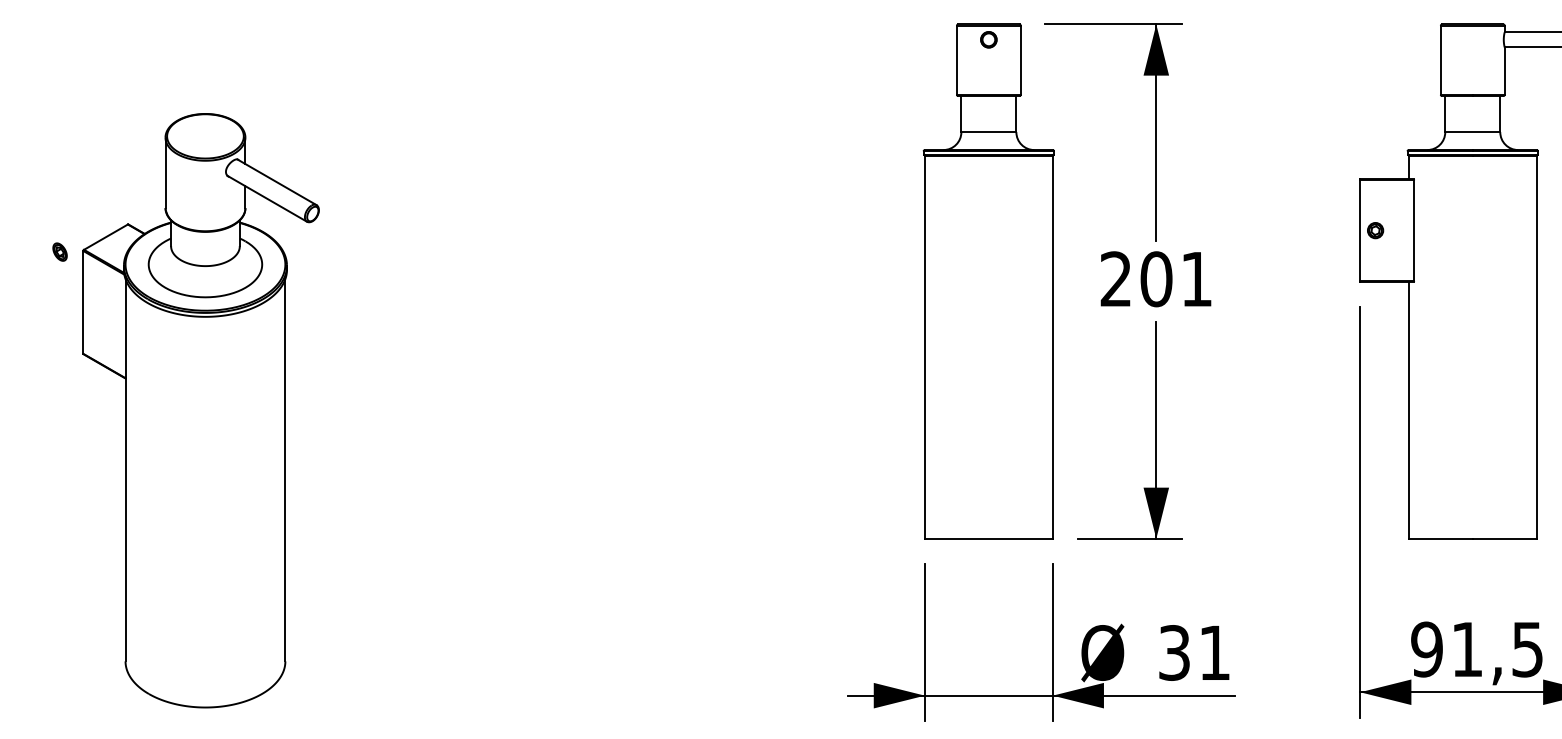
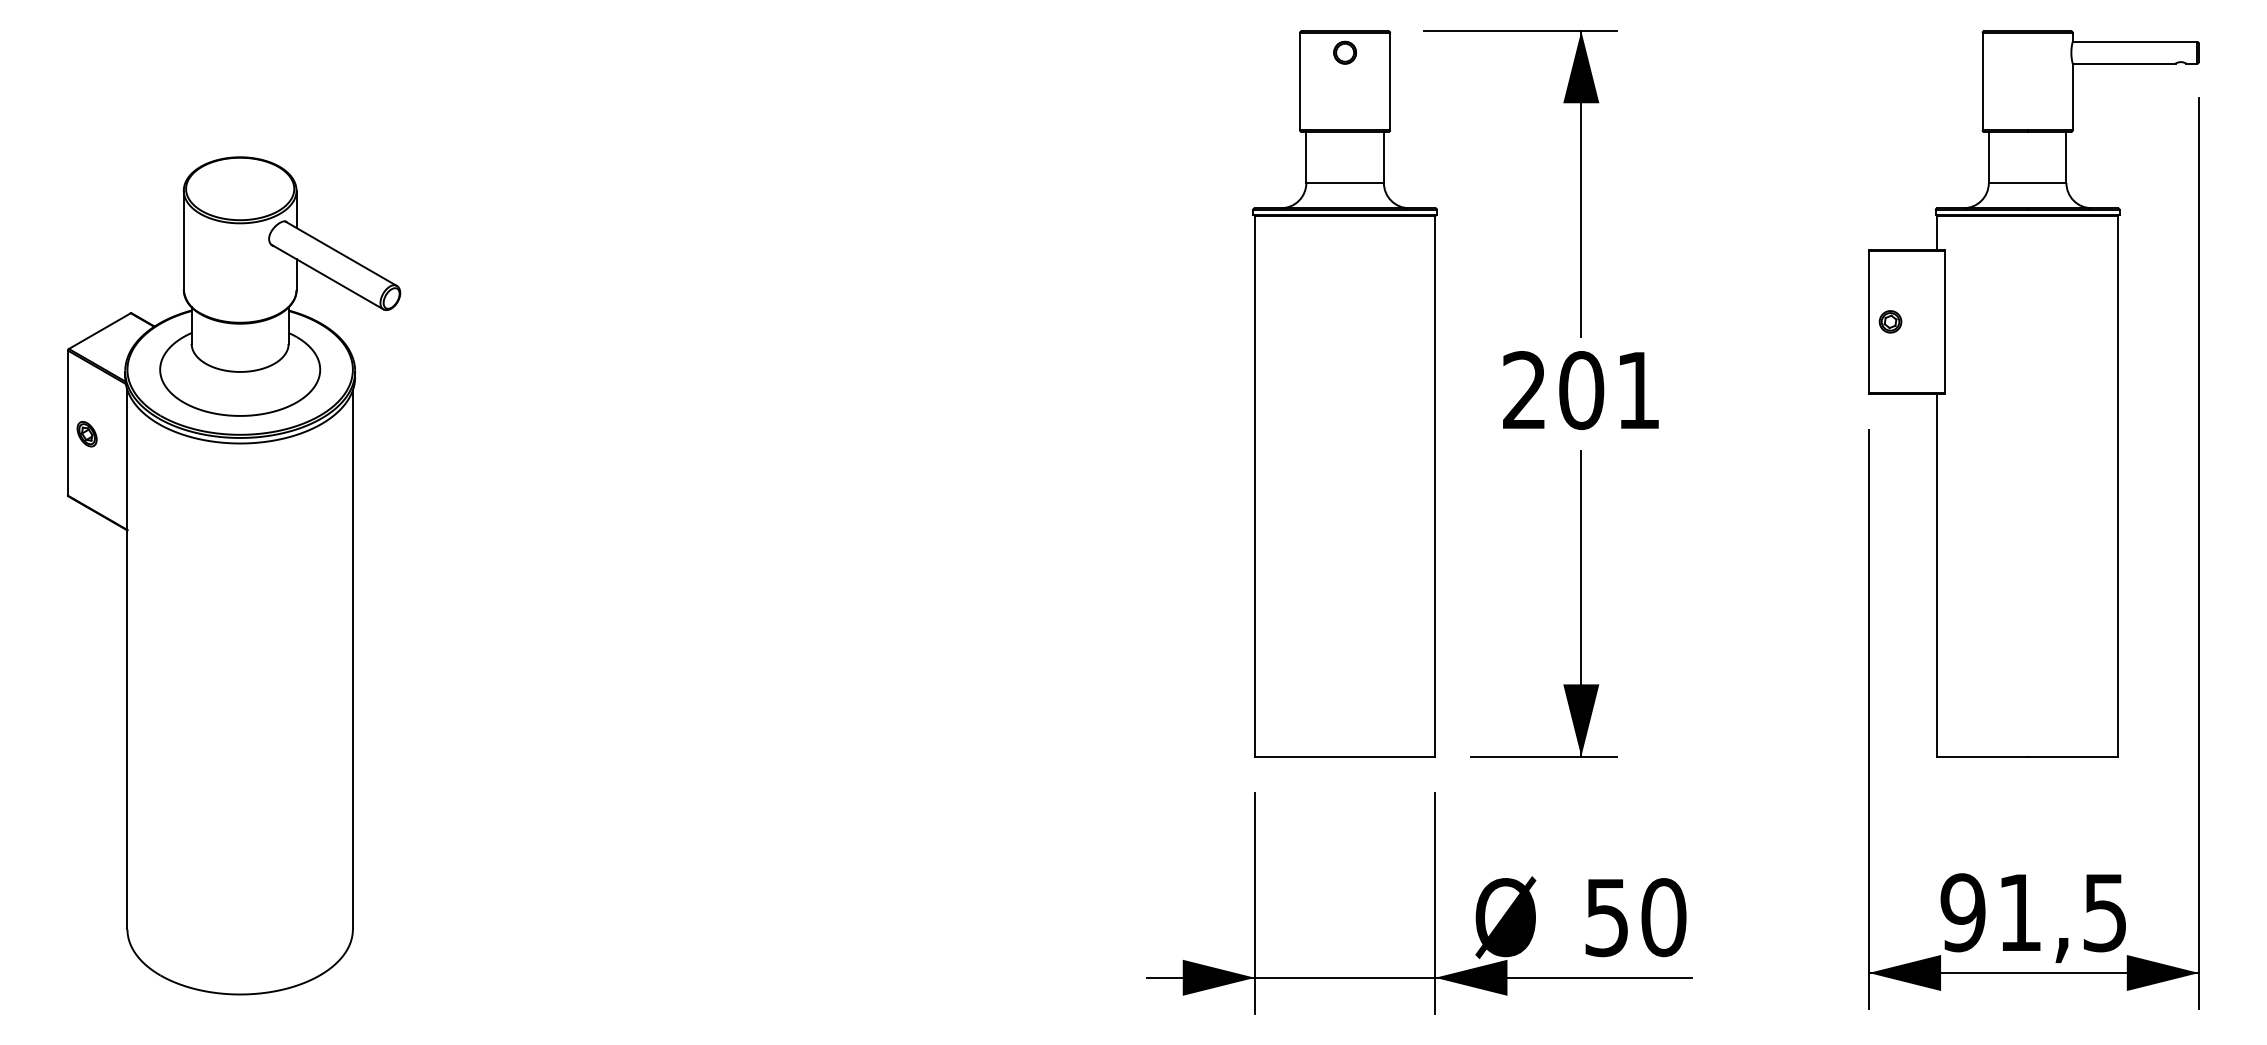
part: (59, 252) -> (86, 434), moved
text: (1194, 652) -> (1635, 917), 31 -> 50

